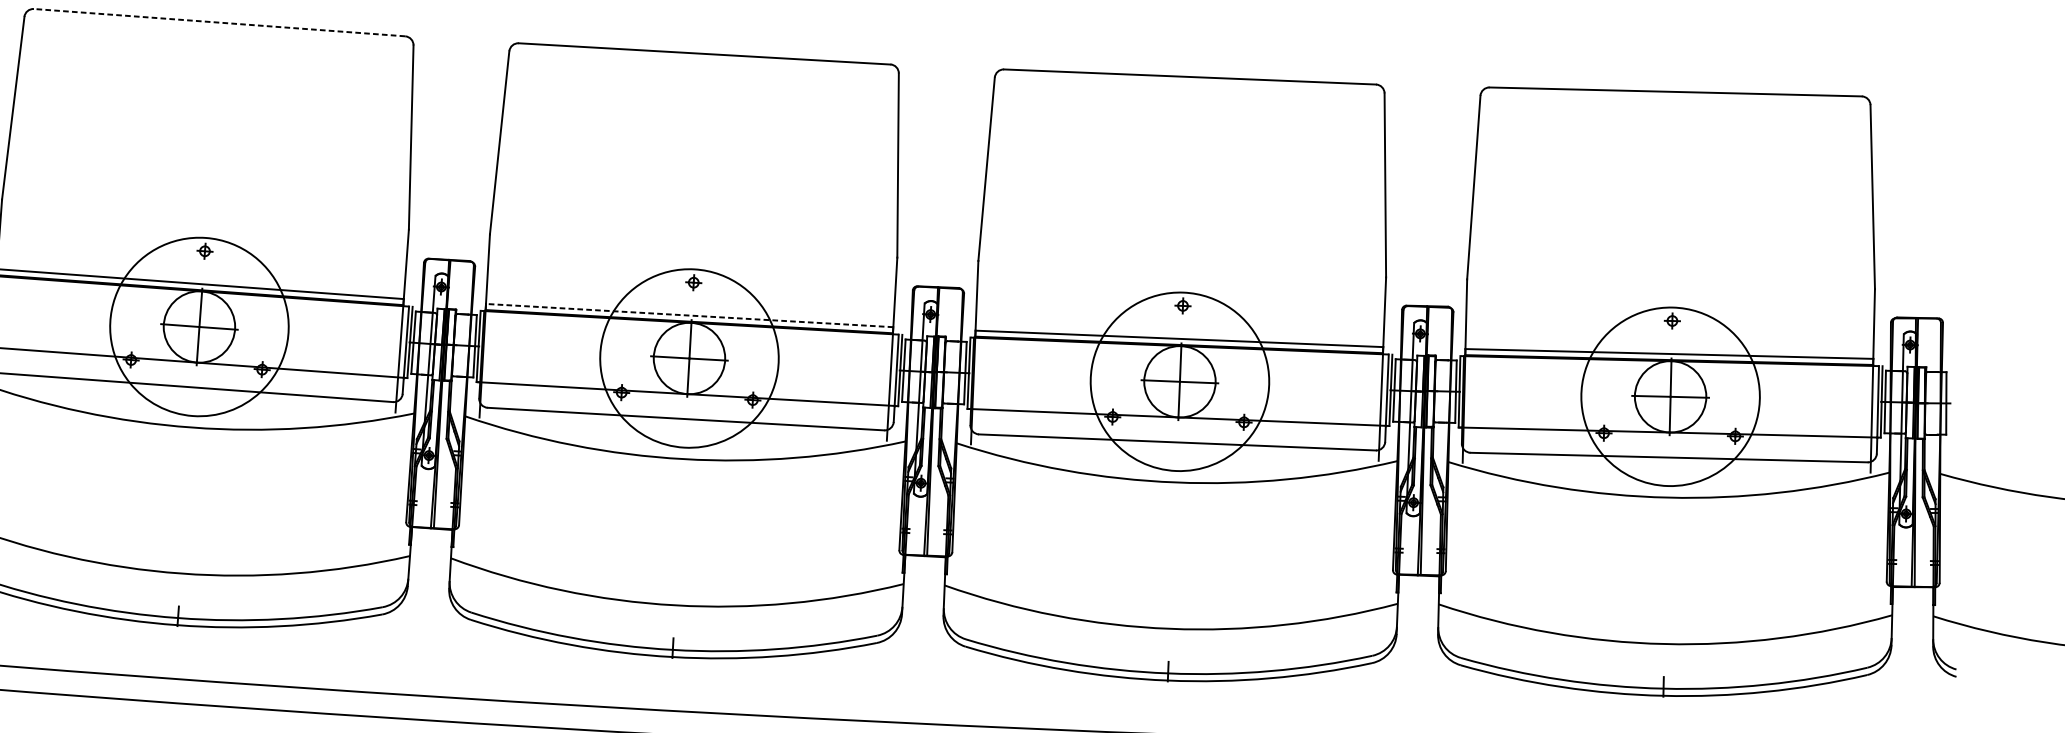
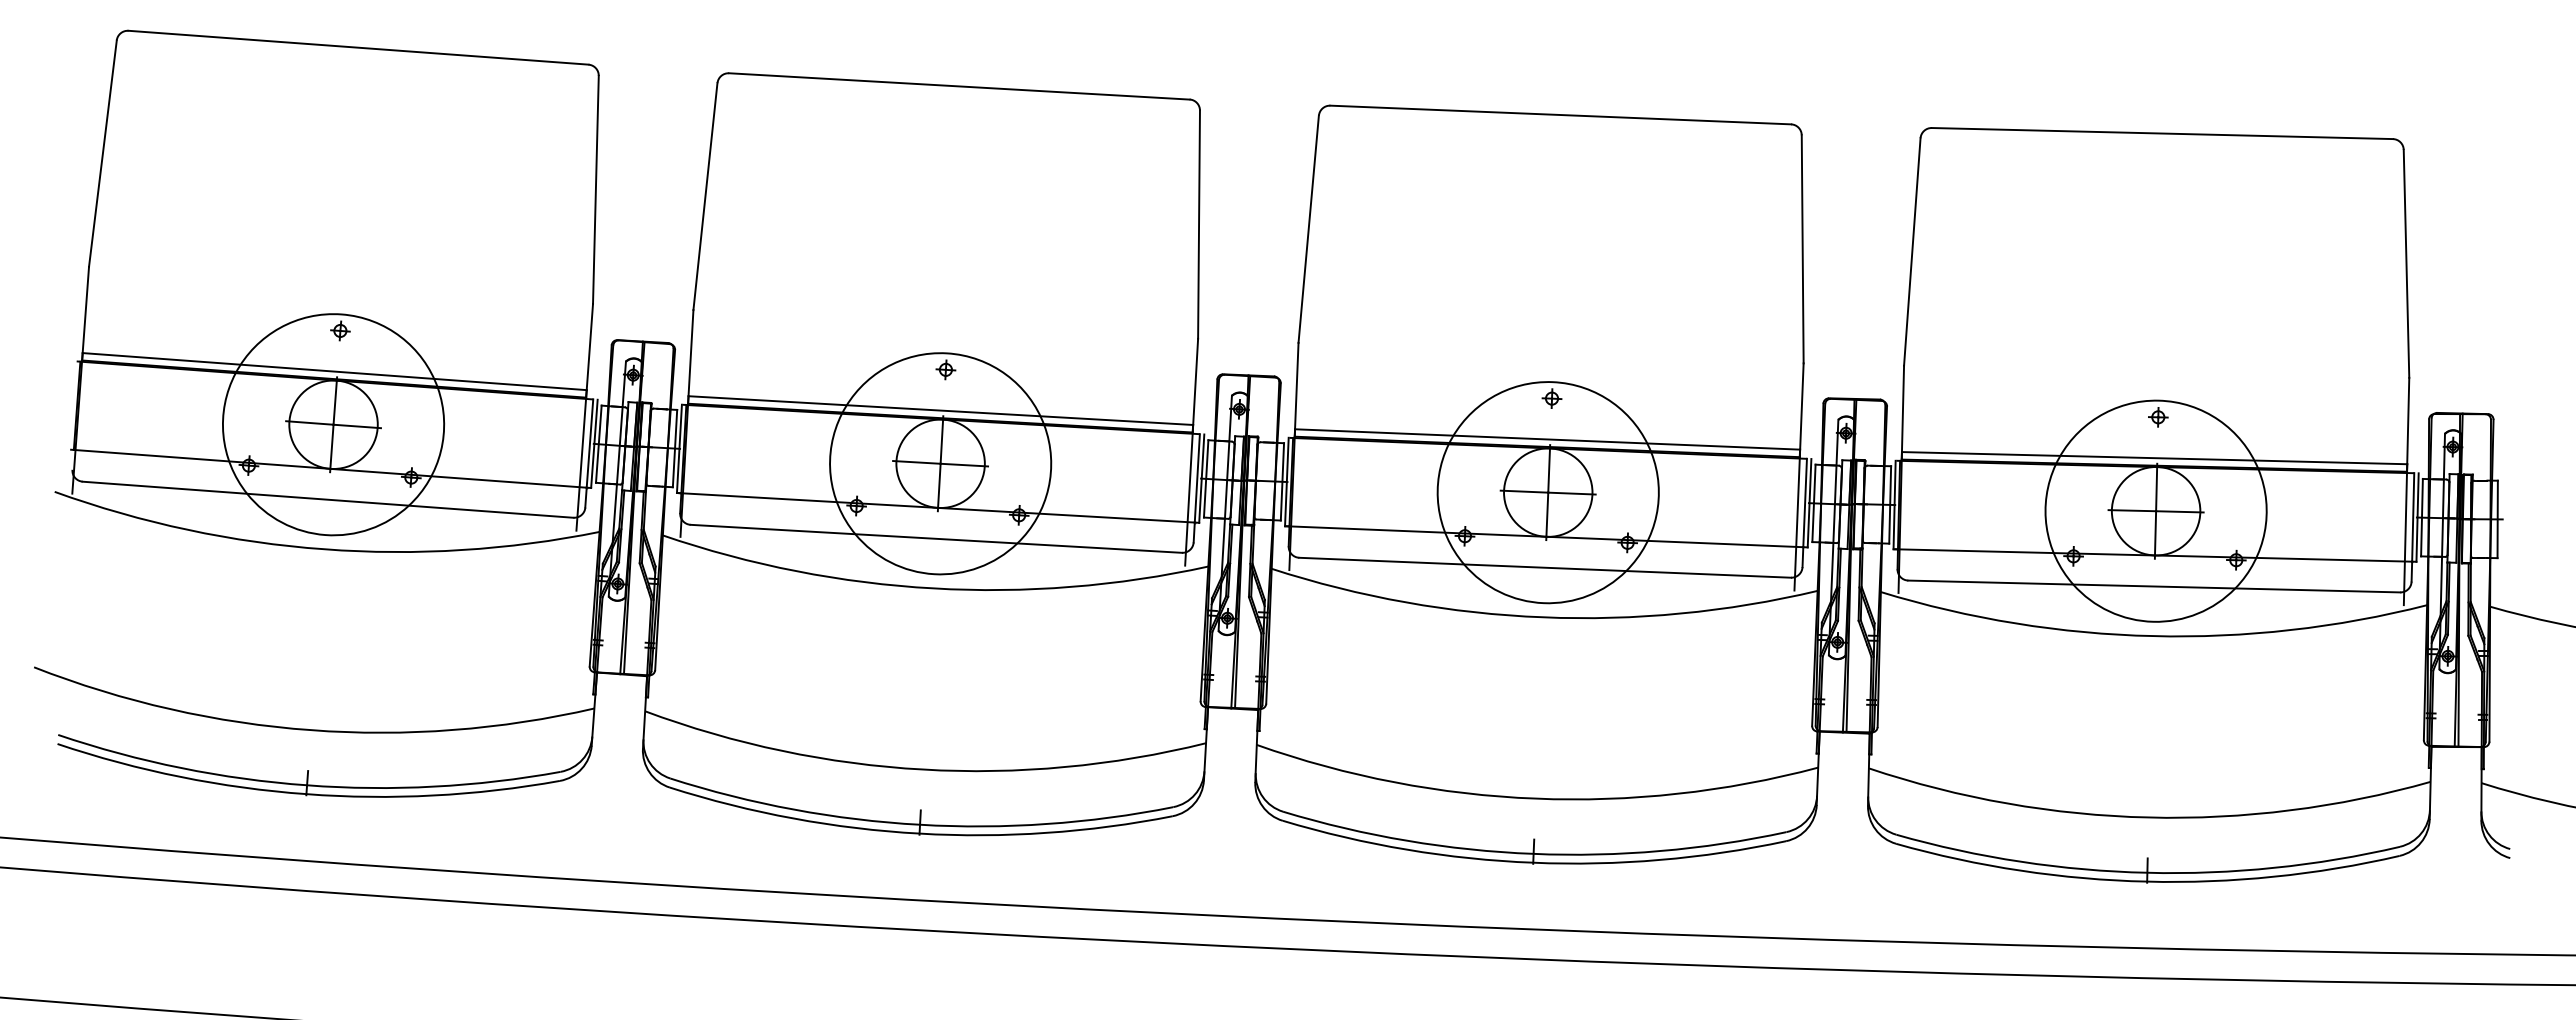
line: (219, 22) -> (358, 47), dashed -> solid
line: (689, 315) -> (940, 410), dashed -> solid

